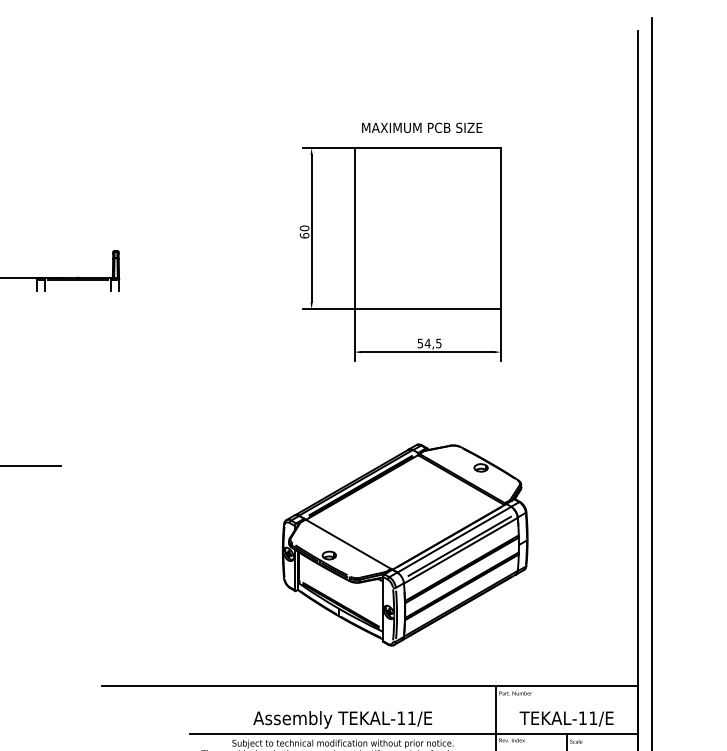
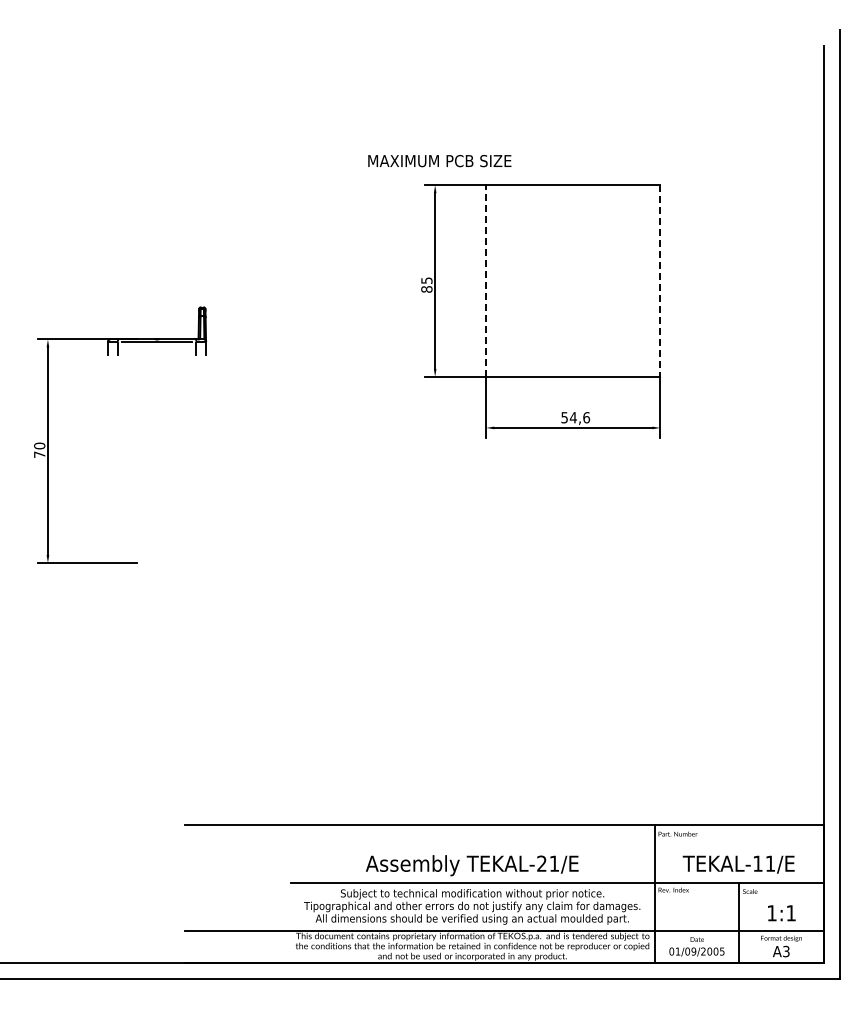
text: (421, 128) -> (439, 161), moved
line: (354, 229) -> (486, 281), solid -> dashed
line: (500, 229) -> (660, 281), solid -> dashed
text: (304, 231) -> (426, 284), 60 -> 85
text: (438, 343) -> (586, 417), 54,5 -> 54,6
part: (405, 544) -> (546, 657), removed
text: (400, 718) -> (541, 863), TEKAL-11/E -> TEKAL-21/E

